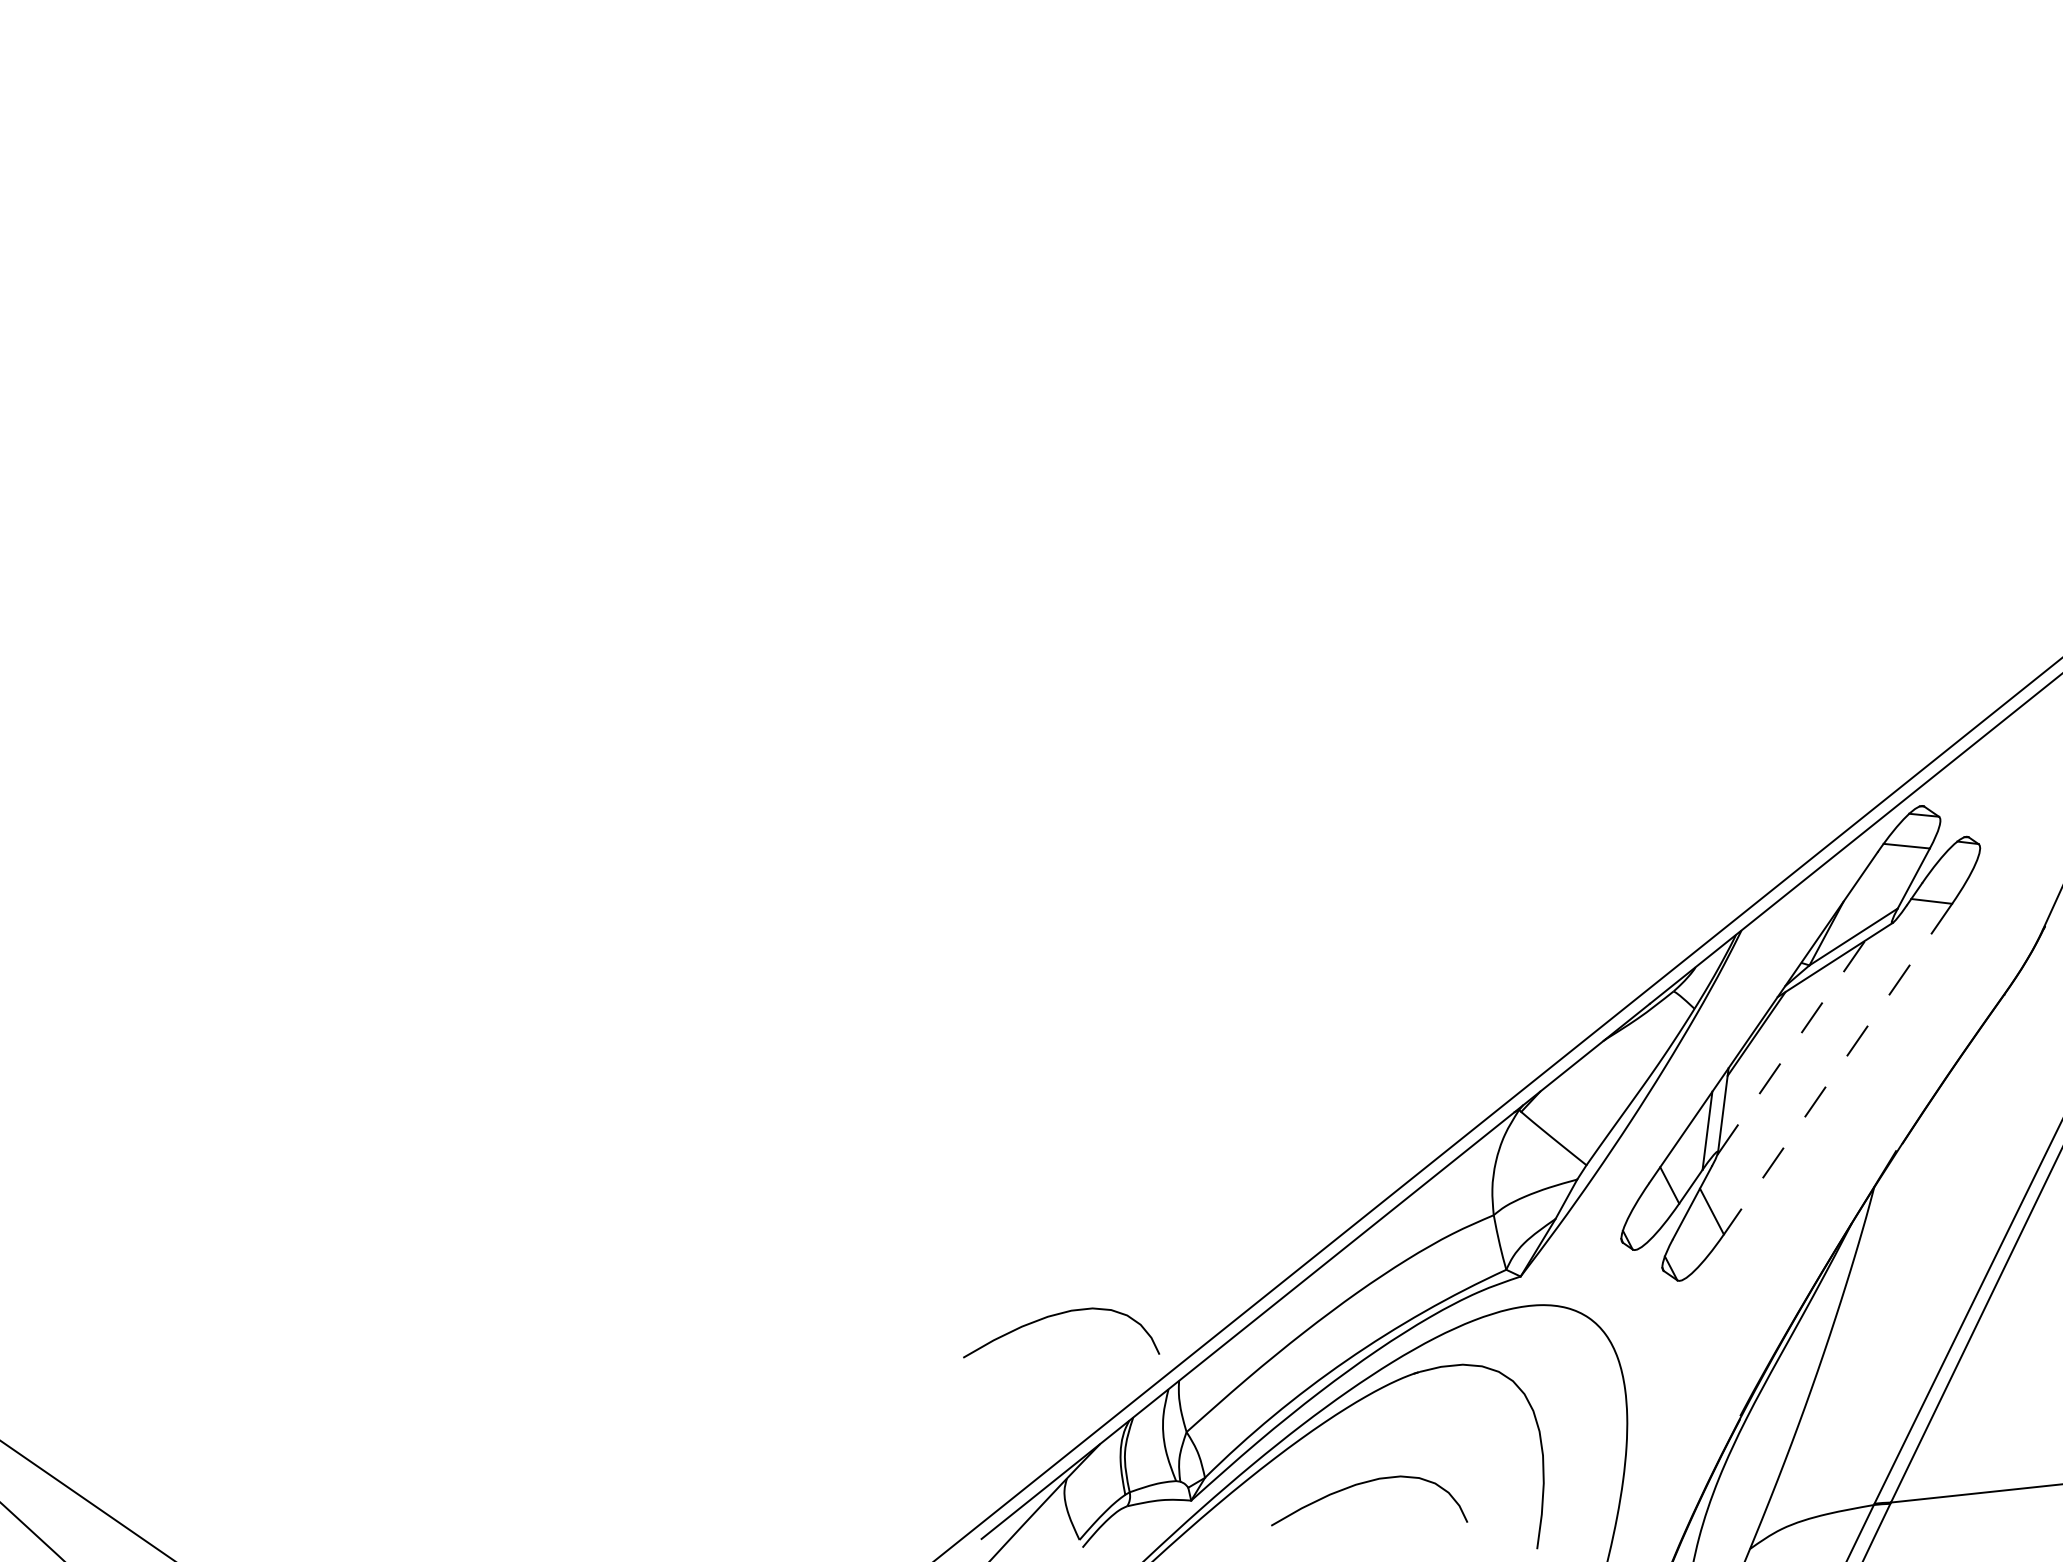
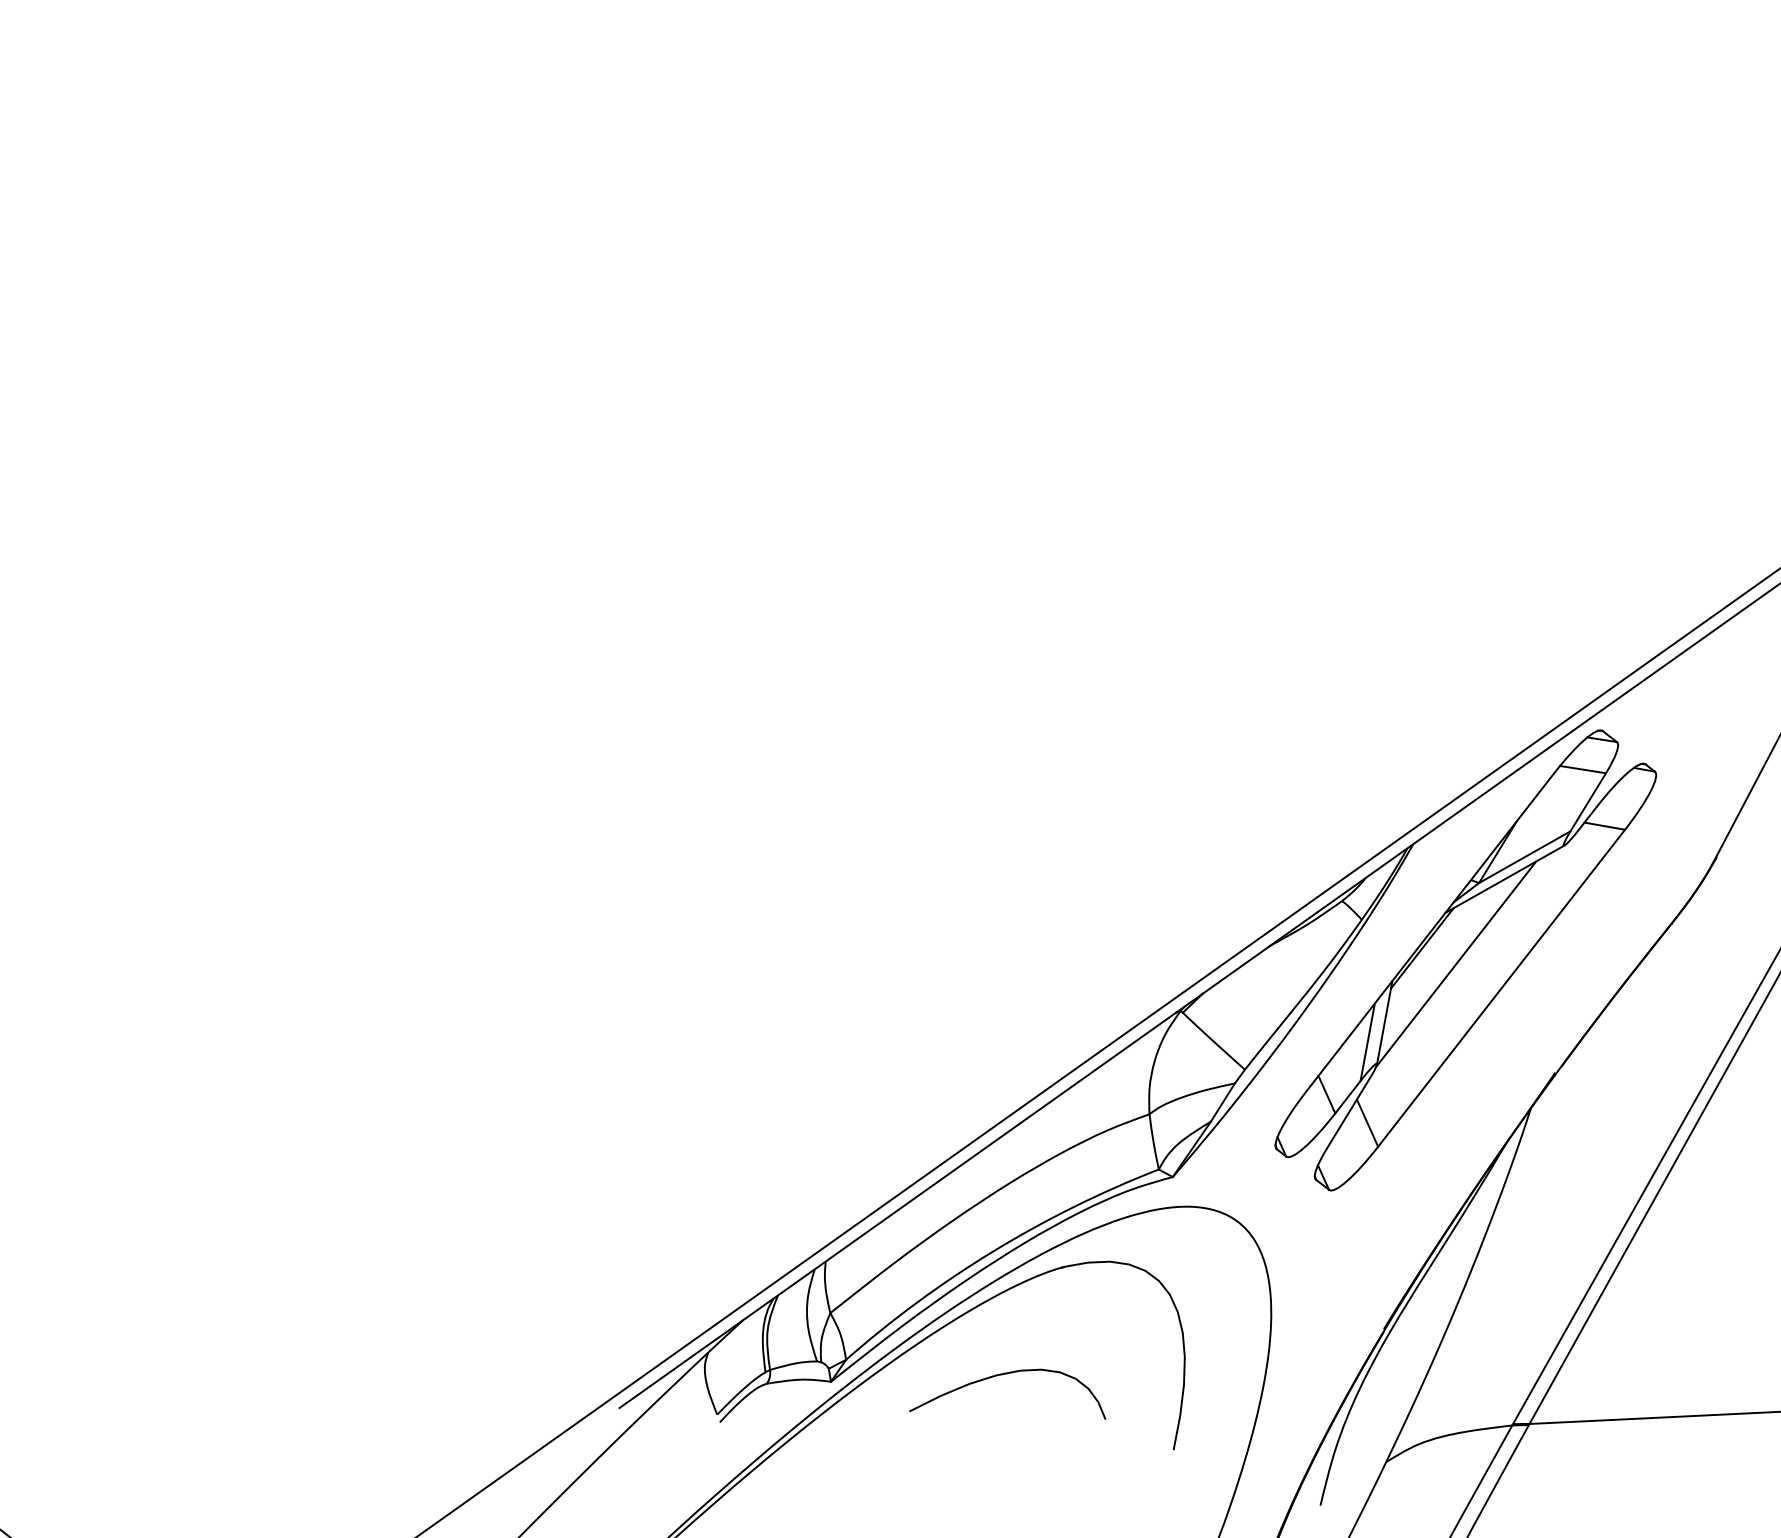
line: (1791, 1047) -> (1456, 963), dashed -> solid
line: (1838, 1069) -> (1502, 988), dashed -> solid
curve: (1057, 1315) -> (708, 1189), removed

